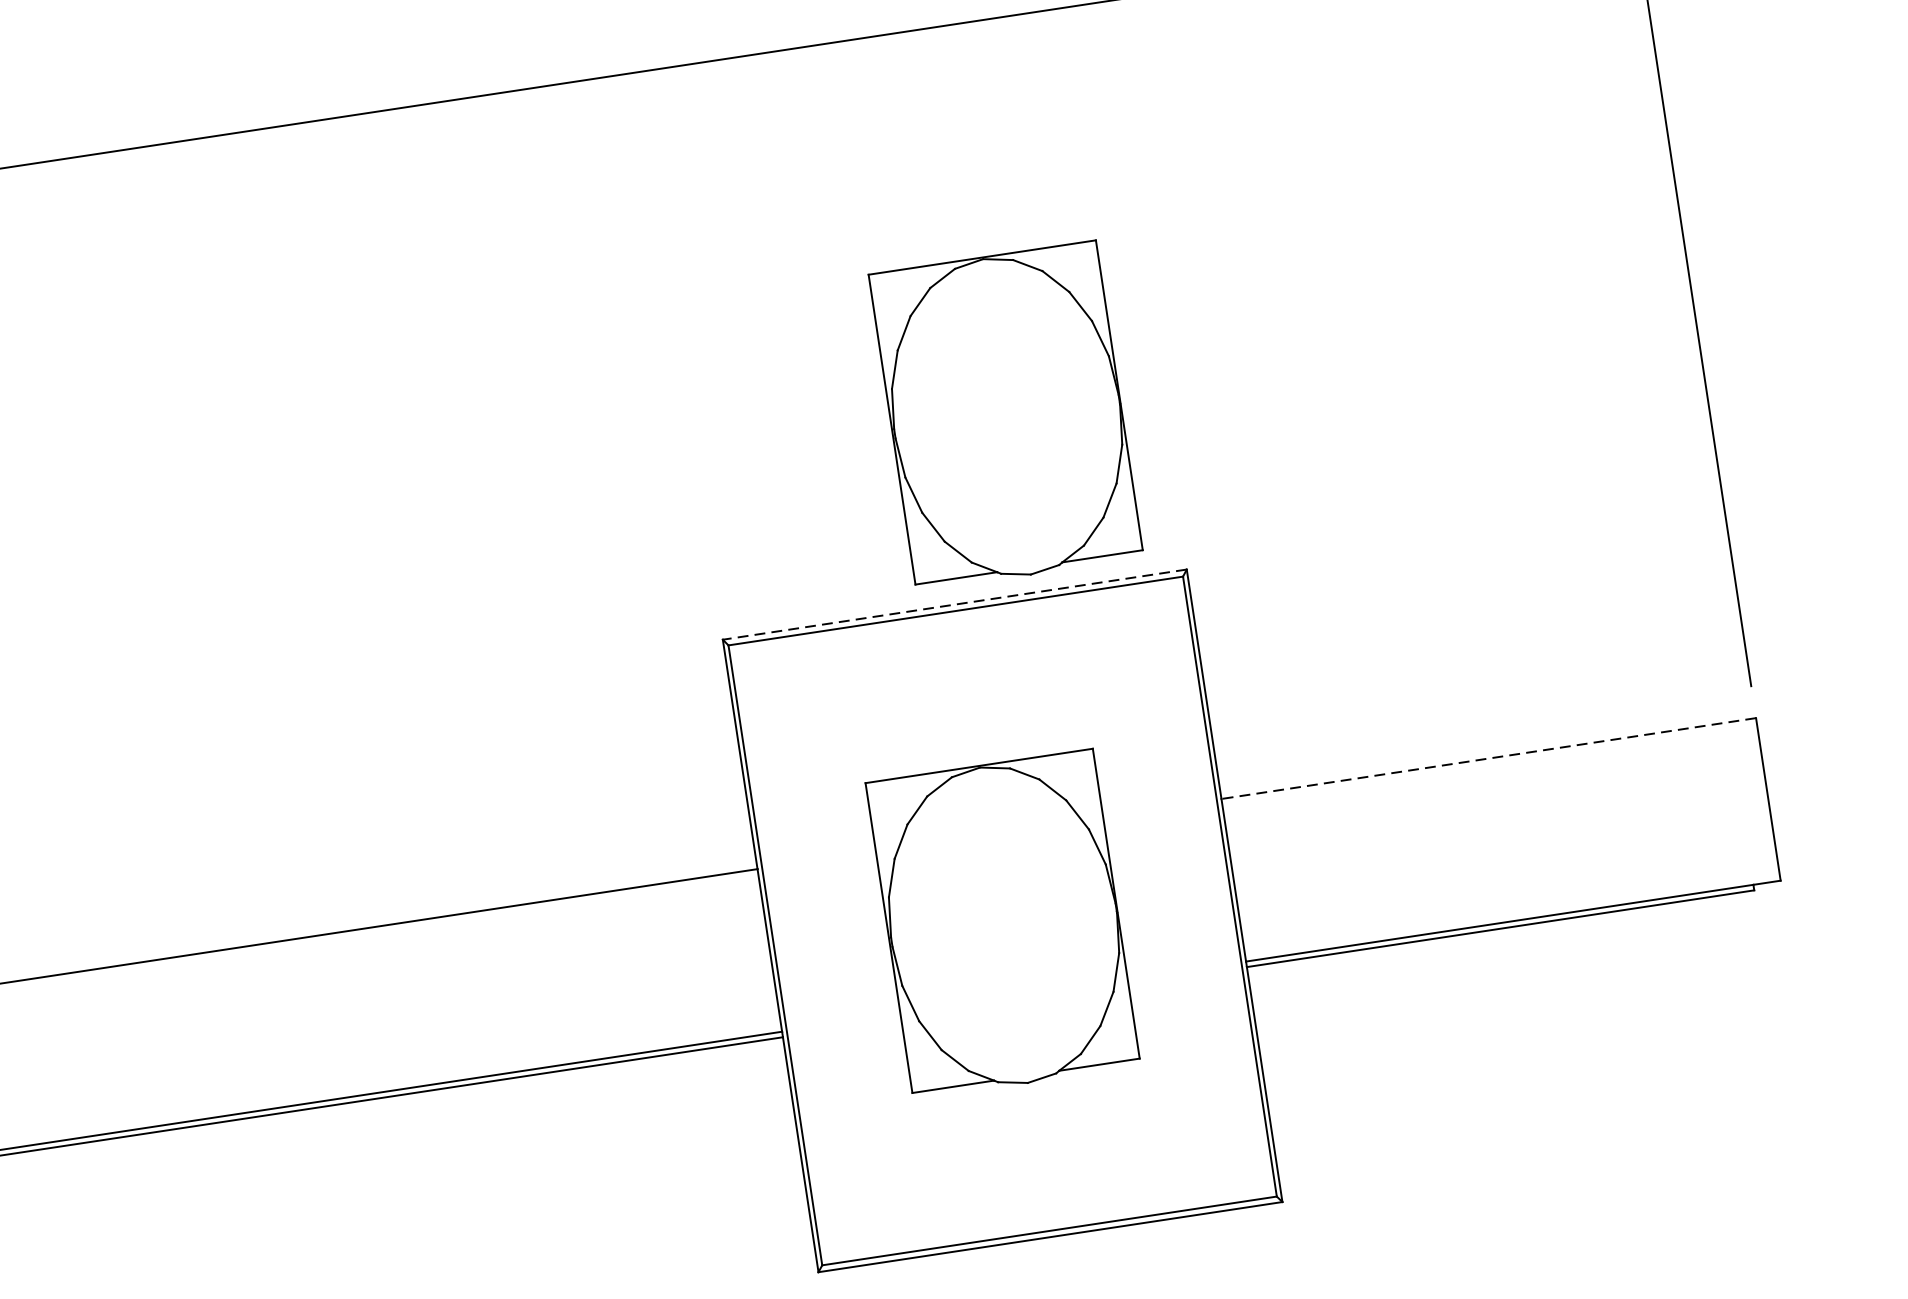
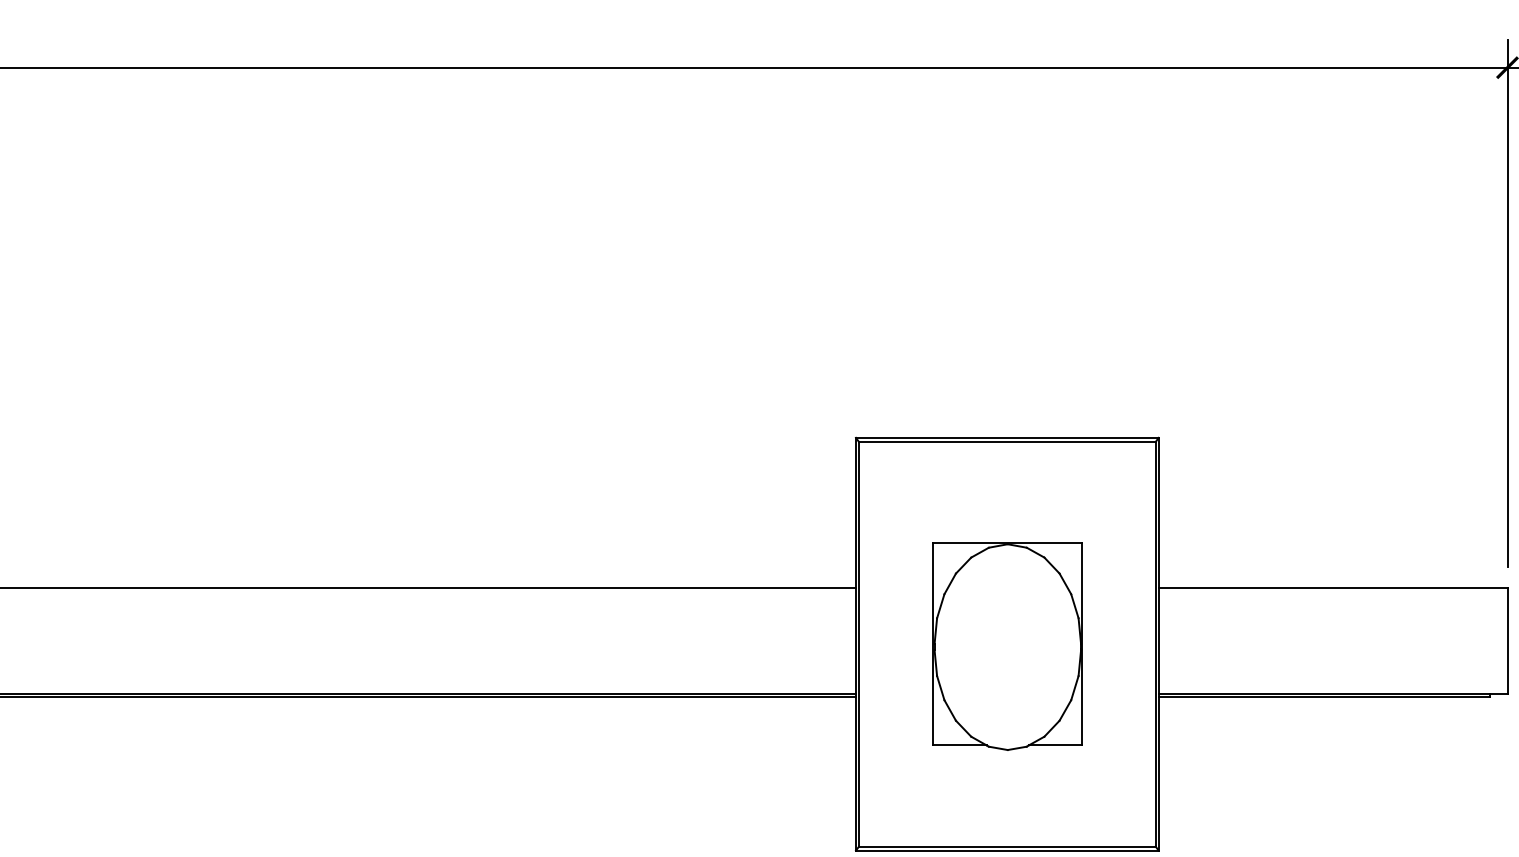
part: (1006, 415) -> (1058, 322), removed
line: (953, 604) -> (1006, 437), dashed -> solid
line: (1487, 758) -> (1332, 587), dashed -> solid

